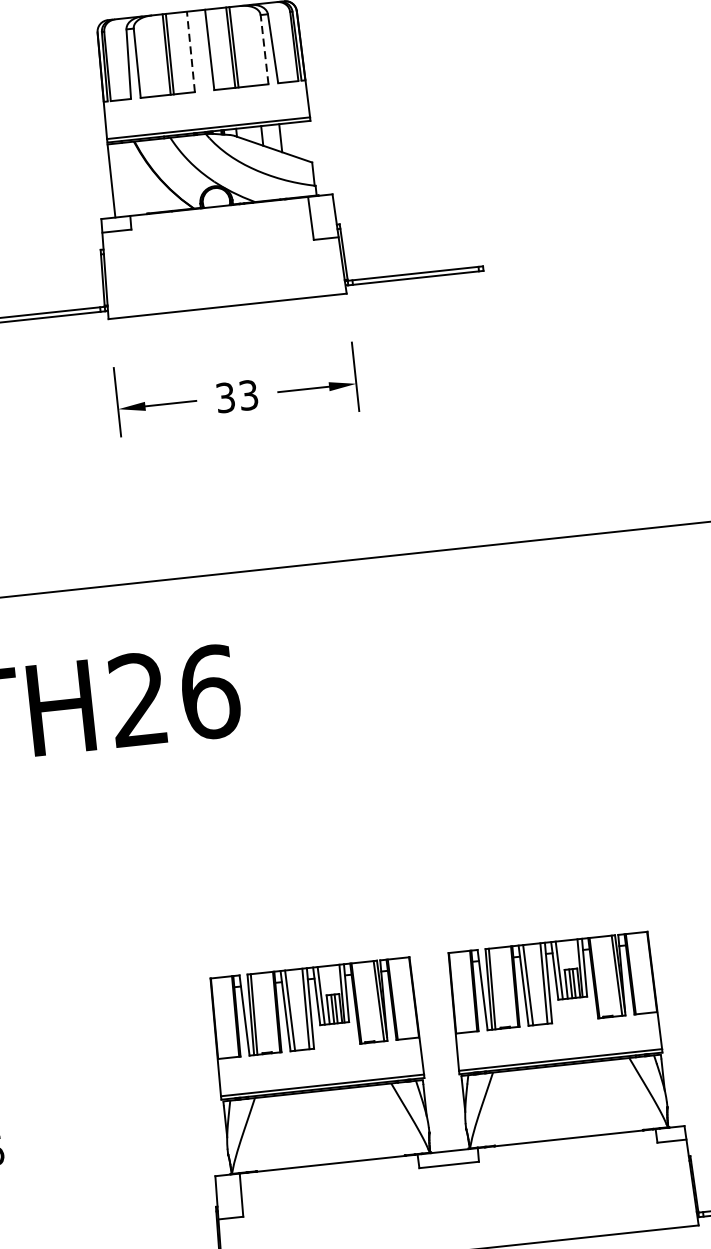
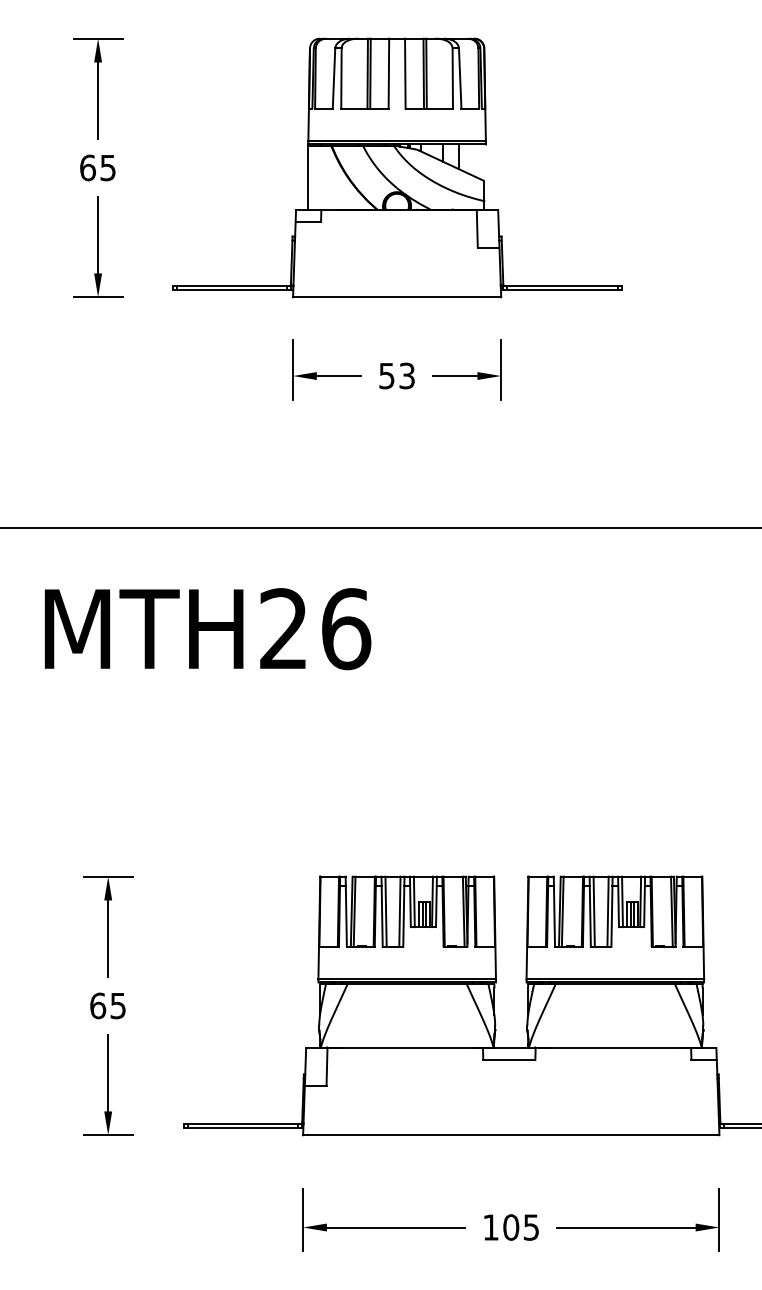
line: (264, 49) -> (452, 78), dashed -> solid
line: (190, 51) -> (388, 73), dashed -> solid
text: (226, 397) -> (387, 375), 33 -> 53

